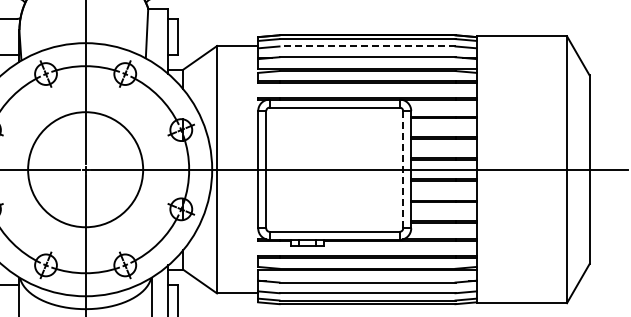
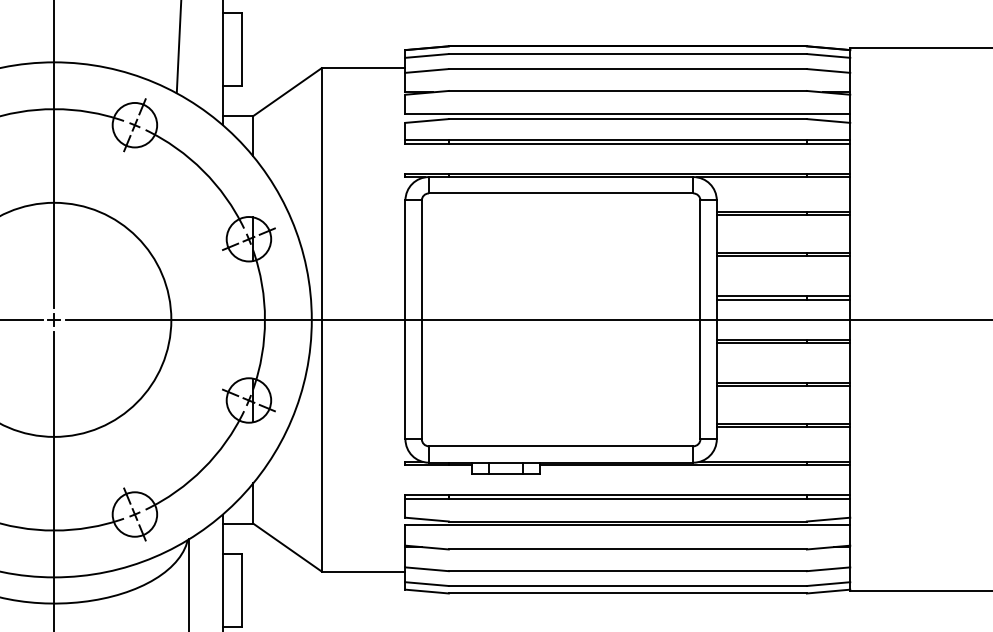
line: (367, 46) -> (627, 69), dashed -> solid
line: (403, 169) -> (701, 319), dashed -> solid

